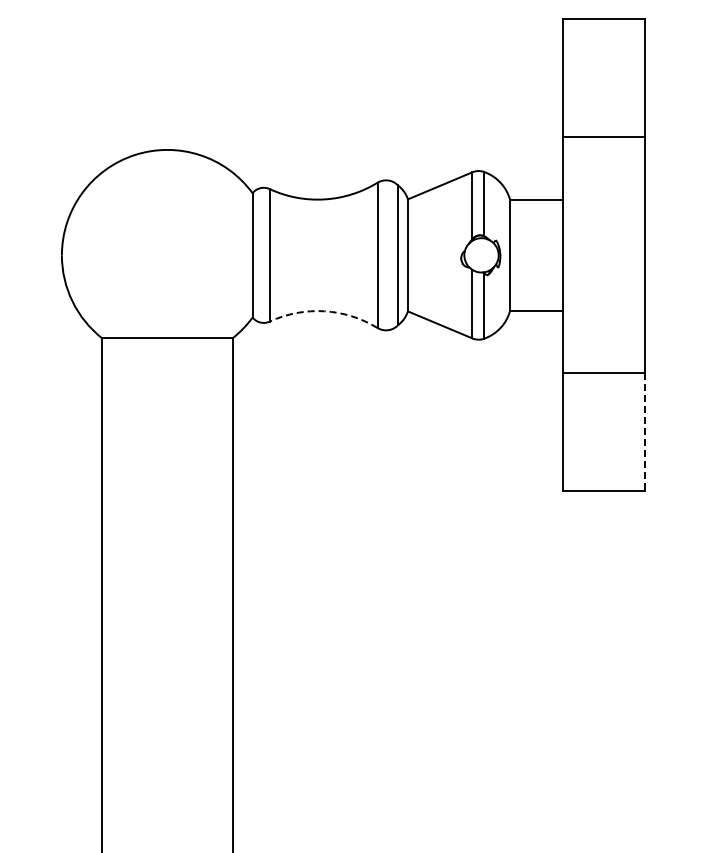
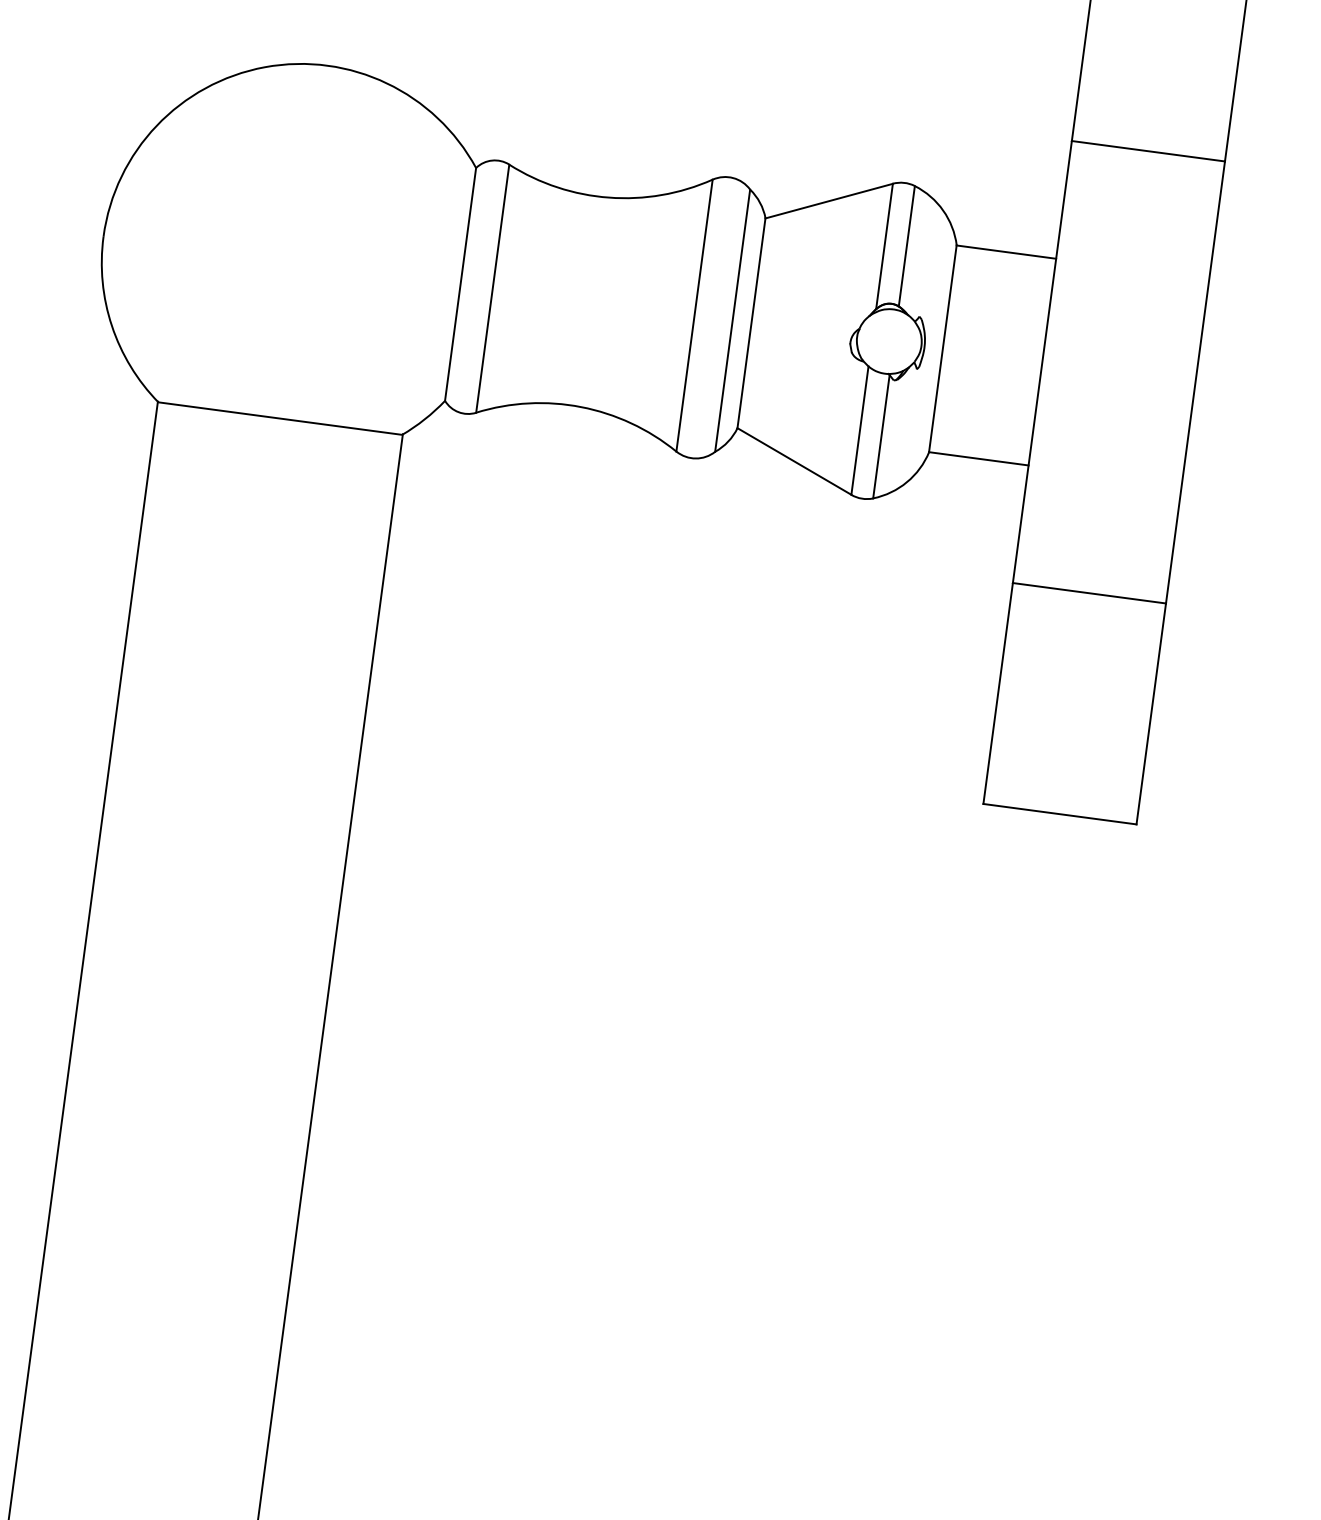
arc: (324, 311) -> (581, 407), dashed -> solid
line: (645, 432) -> (1152, 714), dashed -> solid

